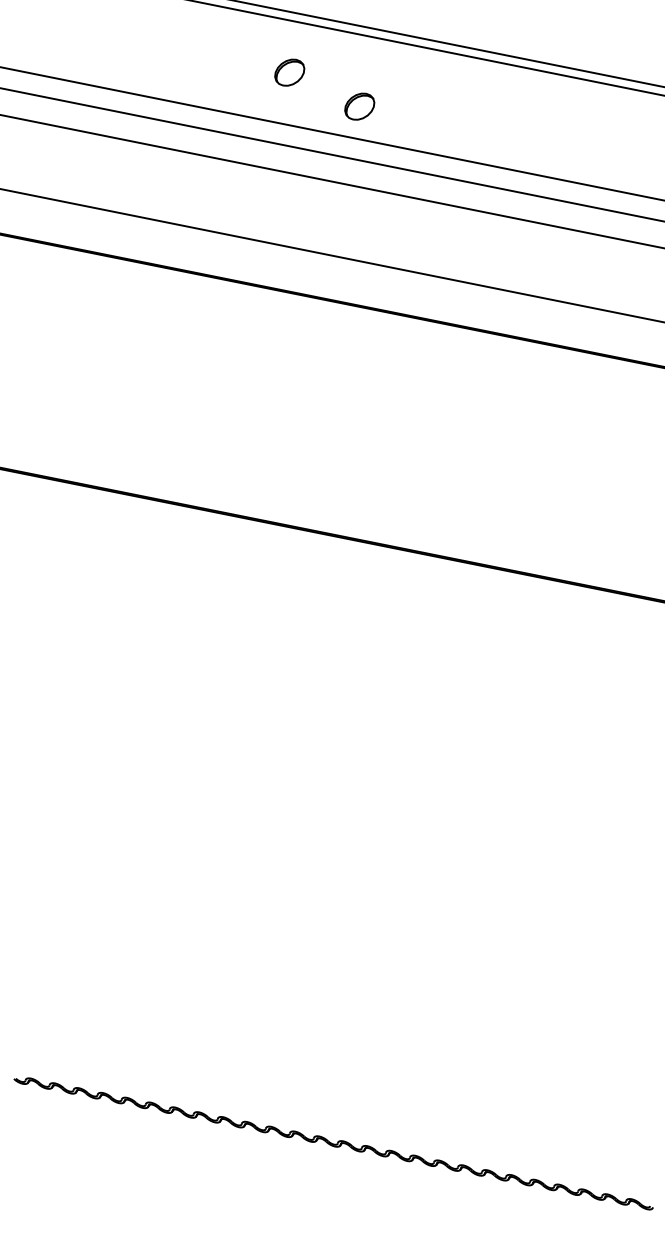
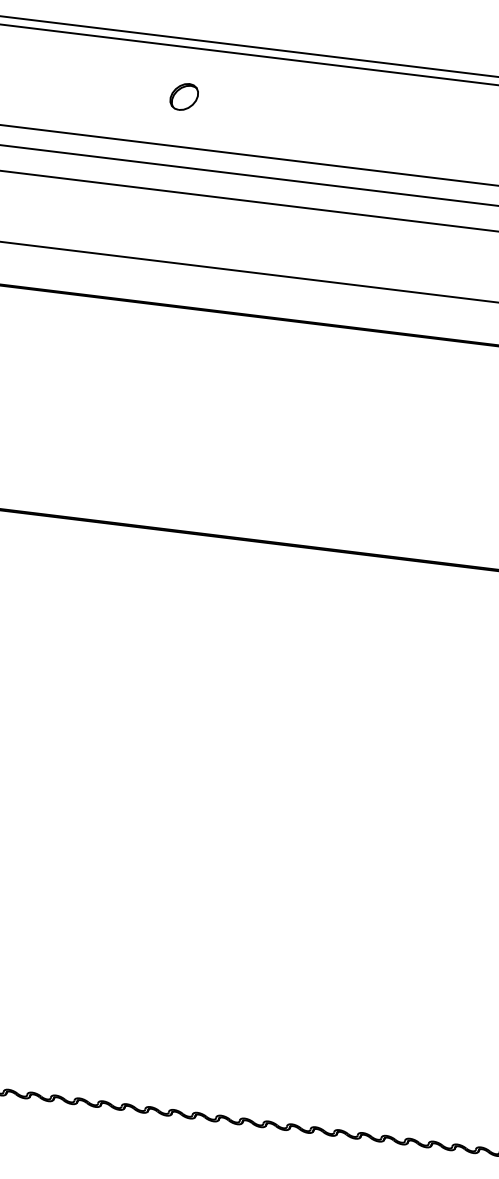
part: (359, 106) -> (254, 124), removed

